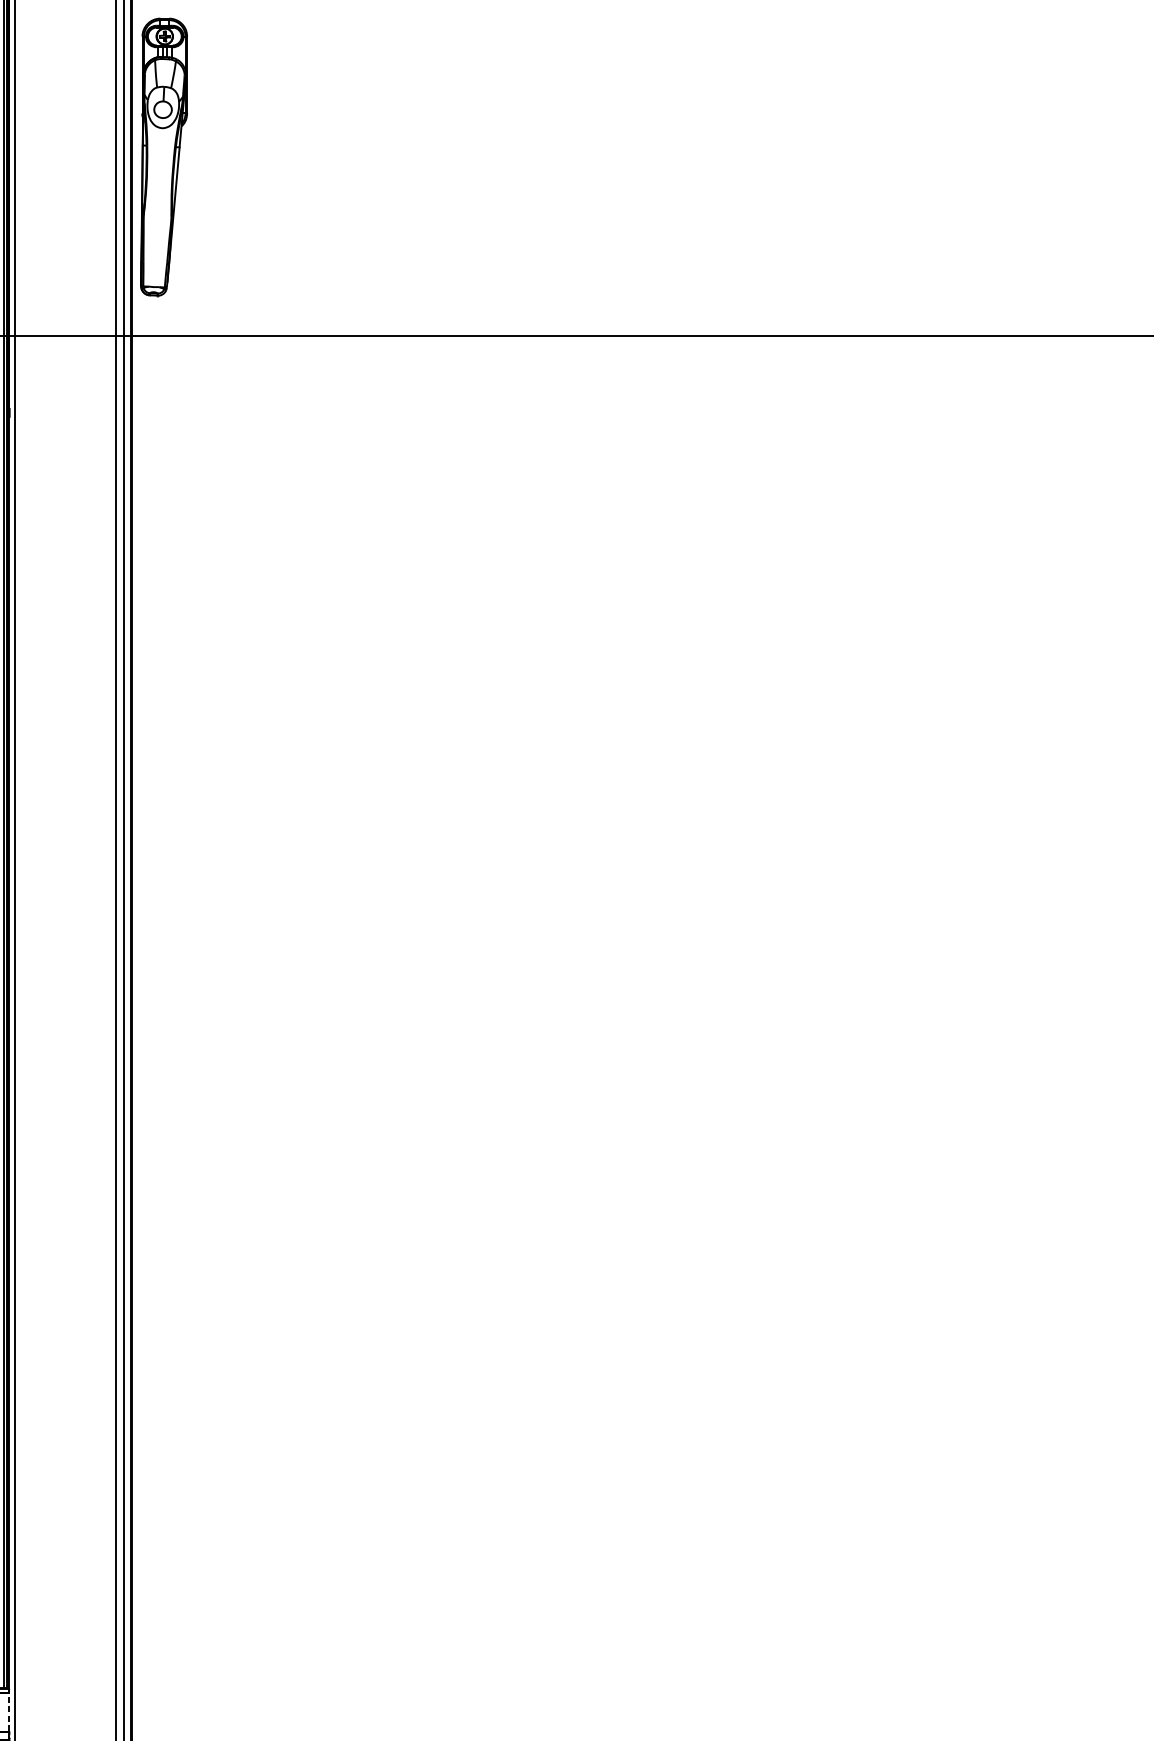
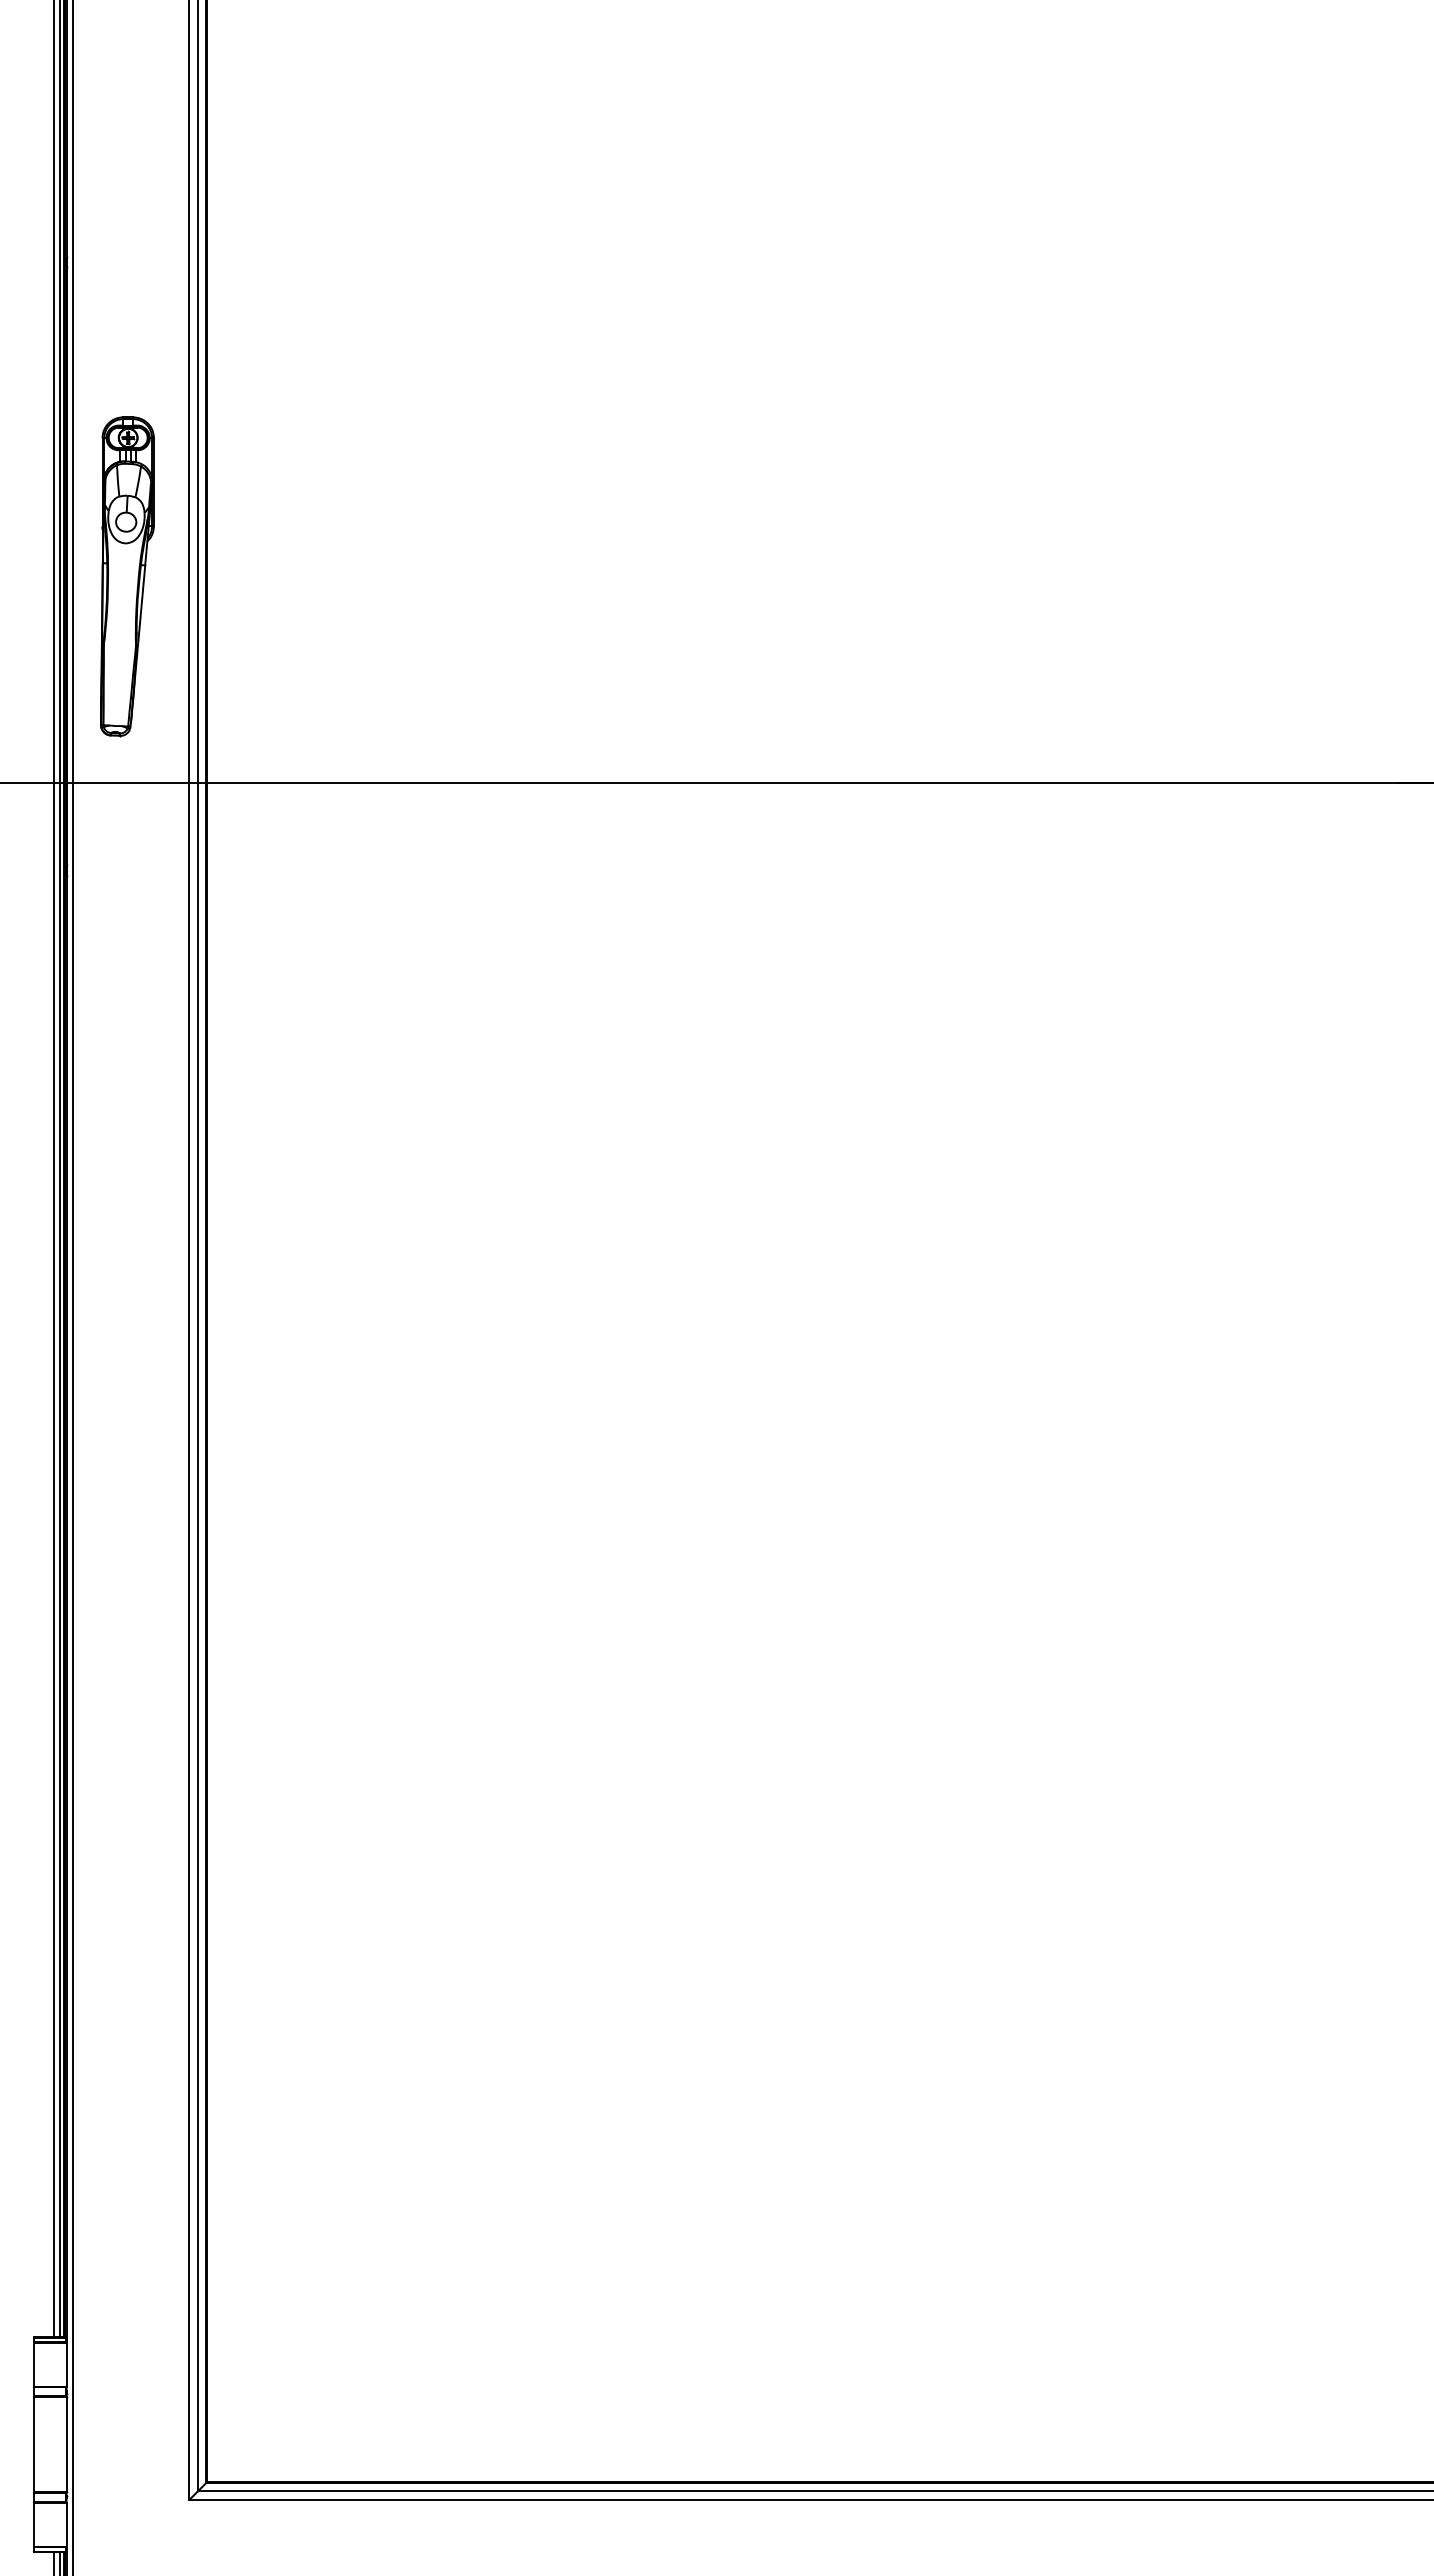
part: (164, 157) -> (127, 576), moved
line: (9, 1712) -> (66, 2364), dashed -> solid

